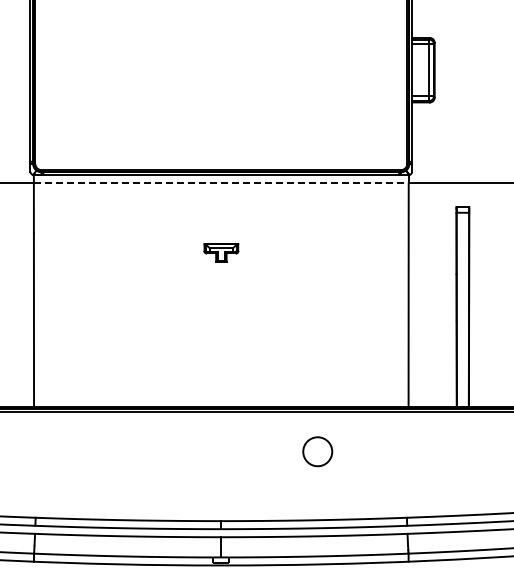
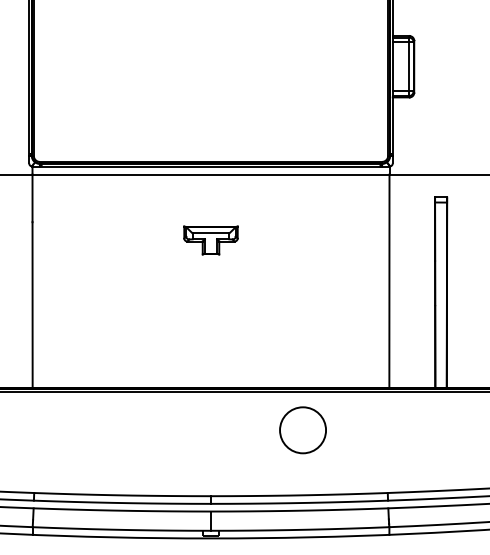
line: (221, 183) -> (211, 174), dashed -> solid
part: (221, 252) -> (211, 240), size x1.67
circle: (317, 451) -> (302, 429), size x1.67

